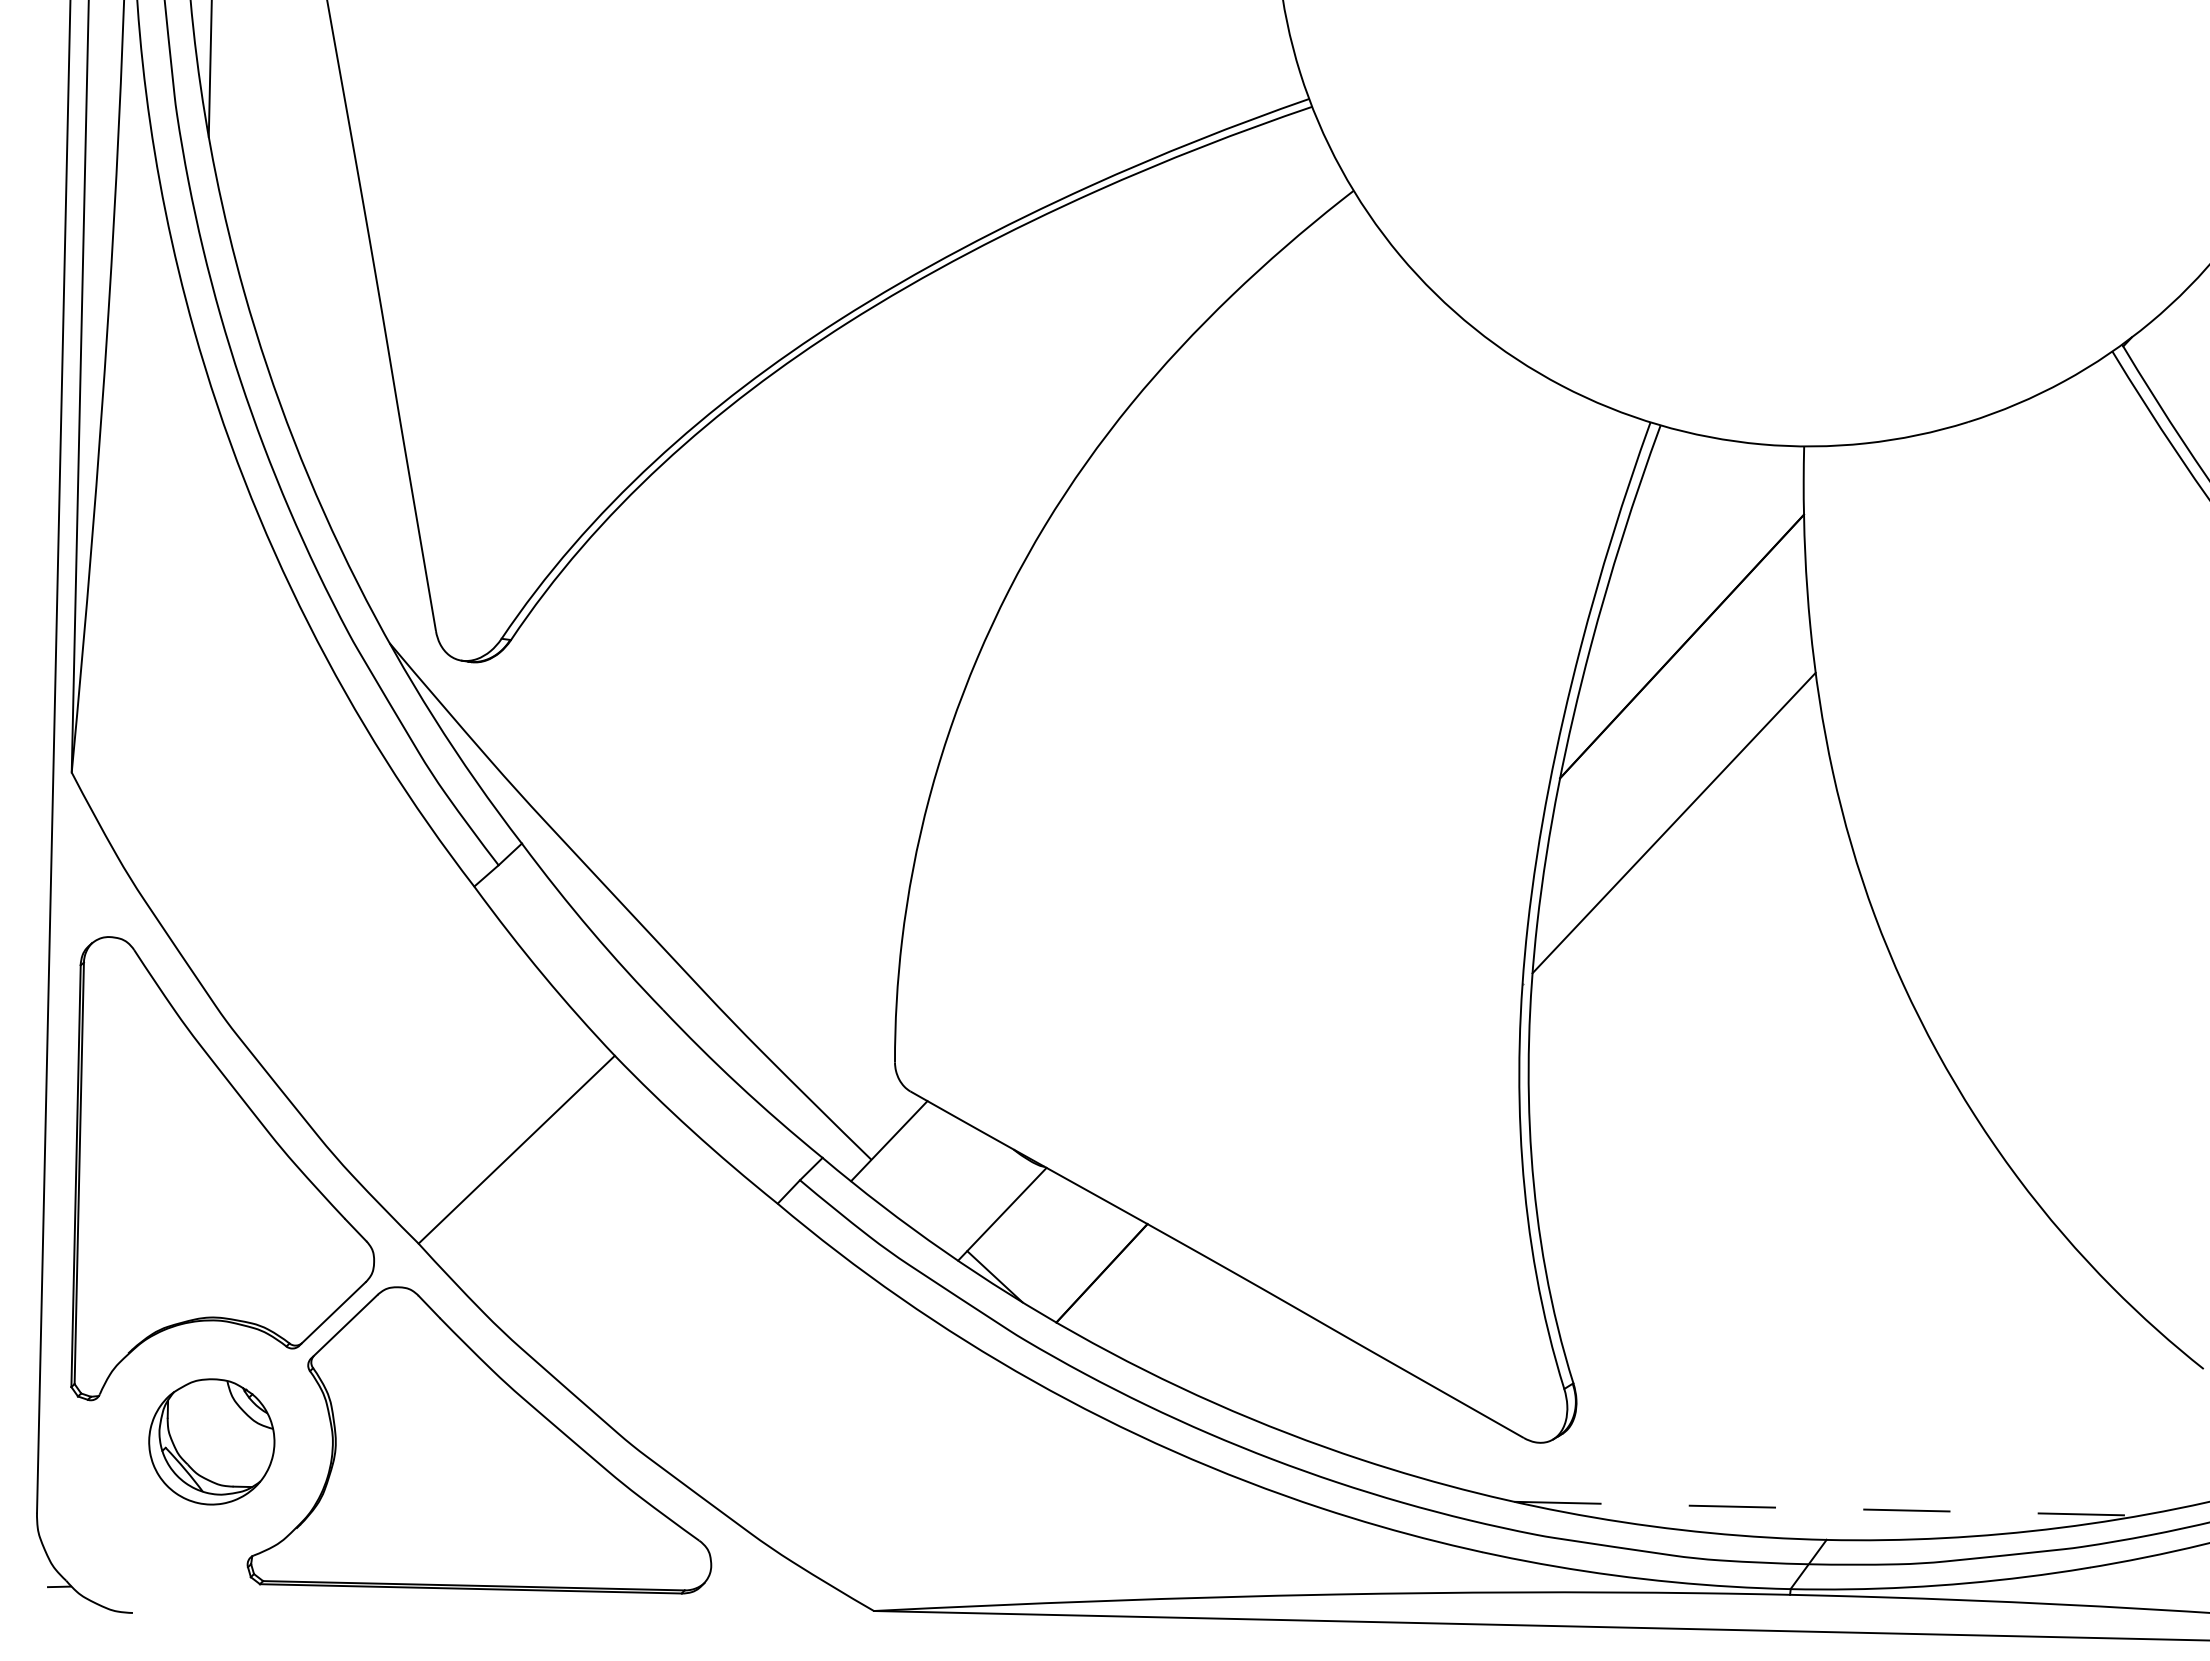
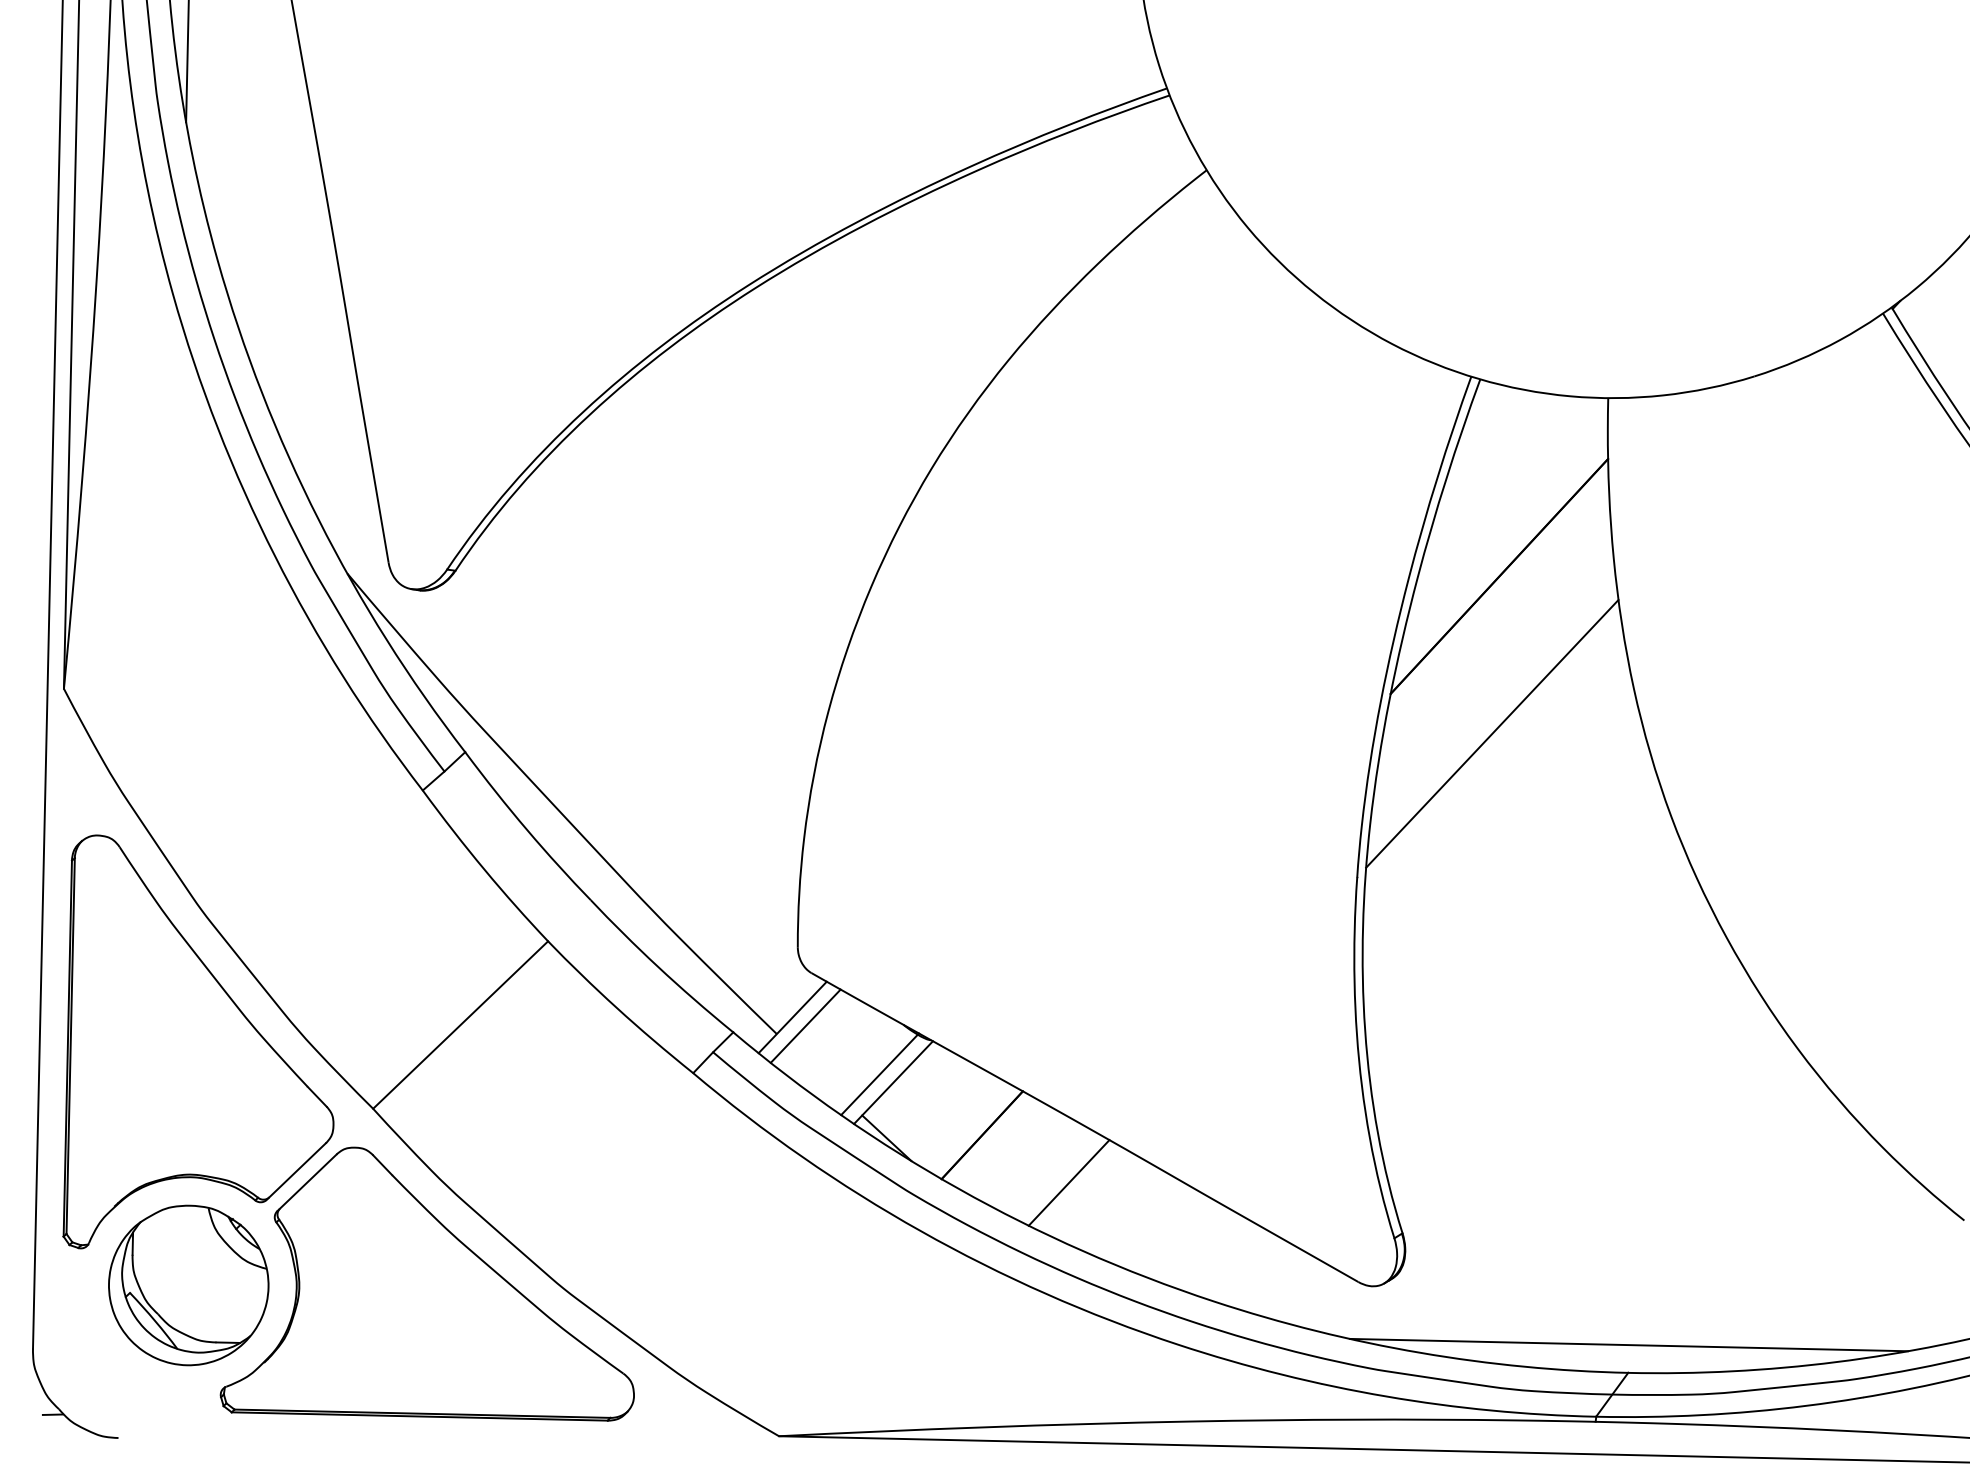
line: (903, 1150) -> (805, 1025), added
line: (986, 1204) -> (879, 1073), added
line: (1199, 1326) -> (1069, 1182), added
part: (211, 1441) -> (188, 1285), size x1.43
line: (1827, 1508) -> (1629, 1344), dashed -> solid

